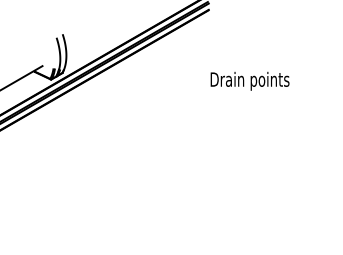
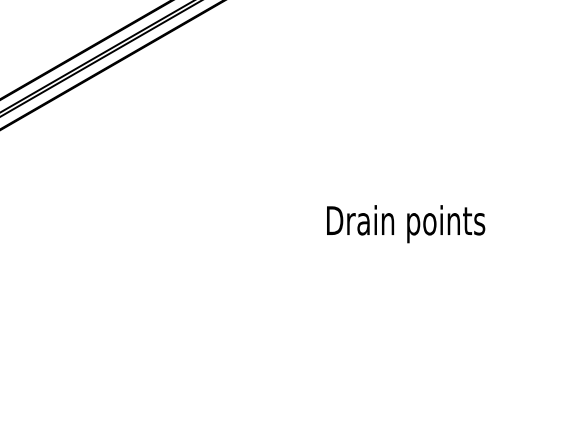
text: (249, 81) -> (404, 224), moved

